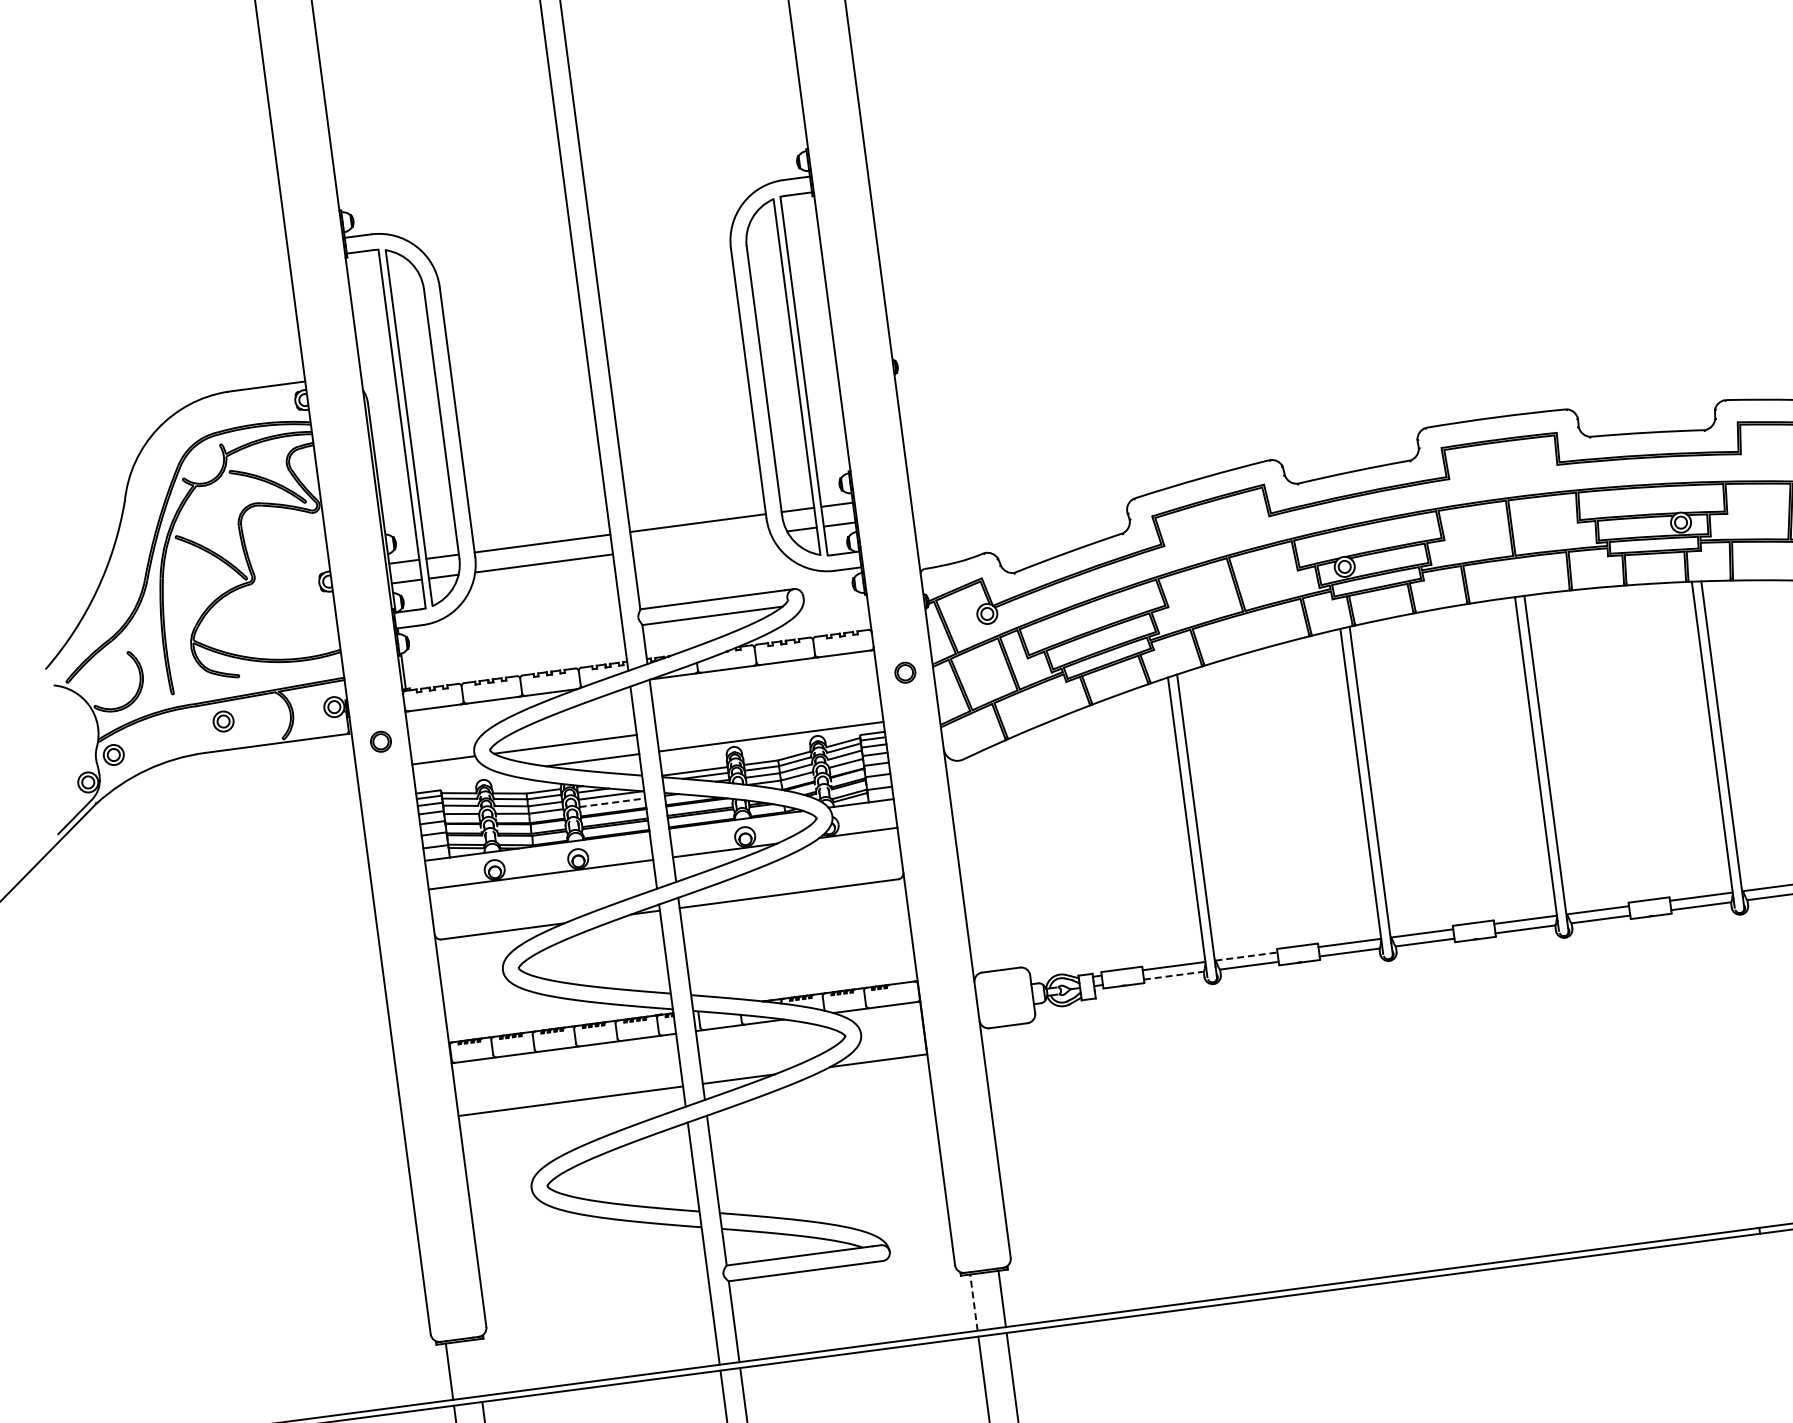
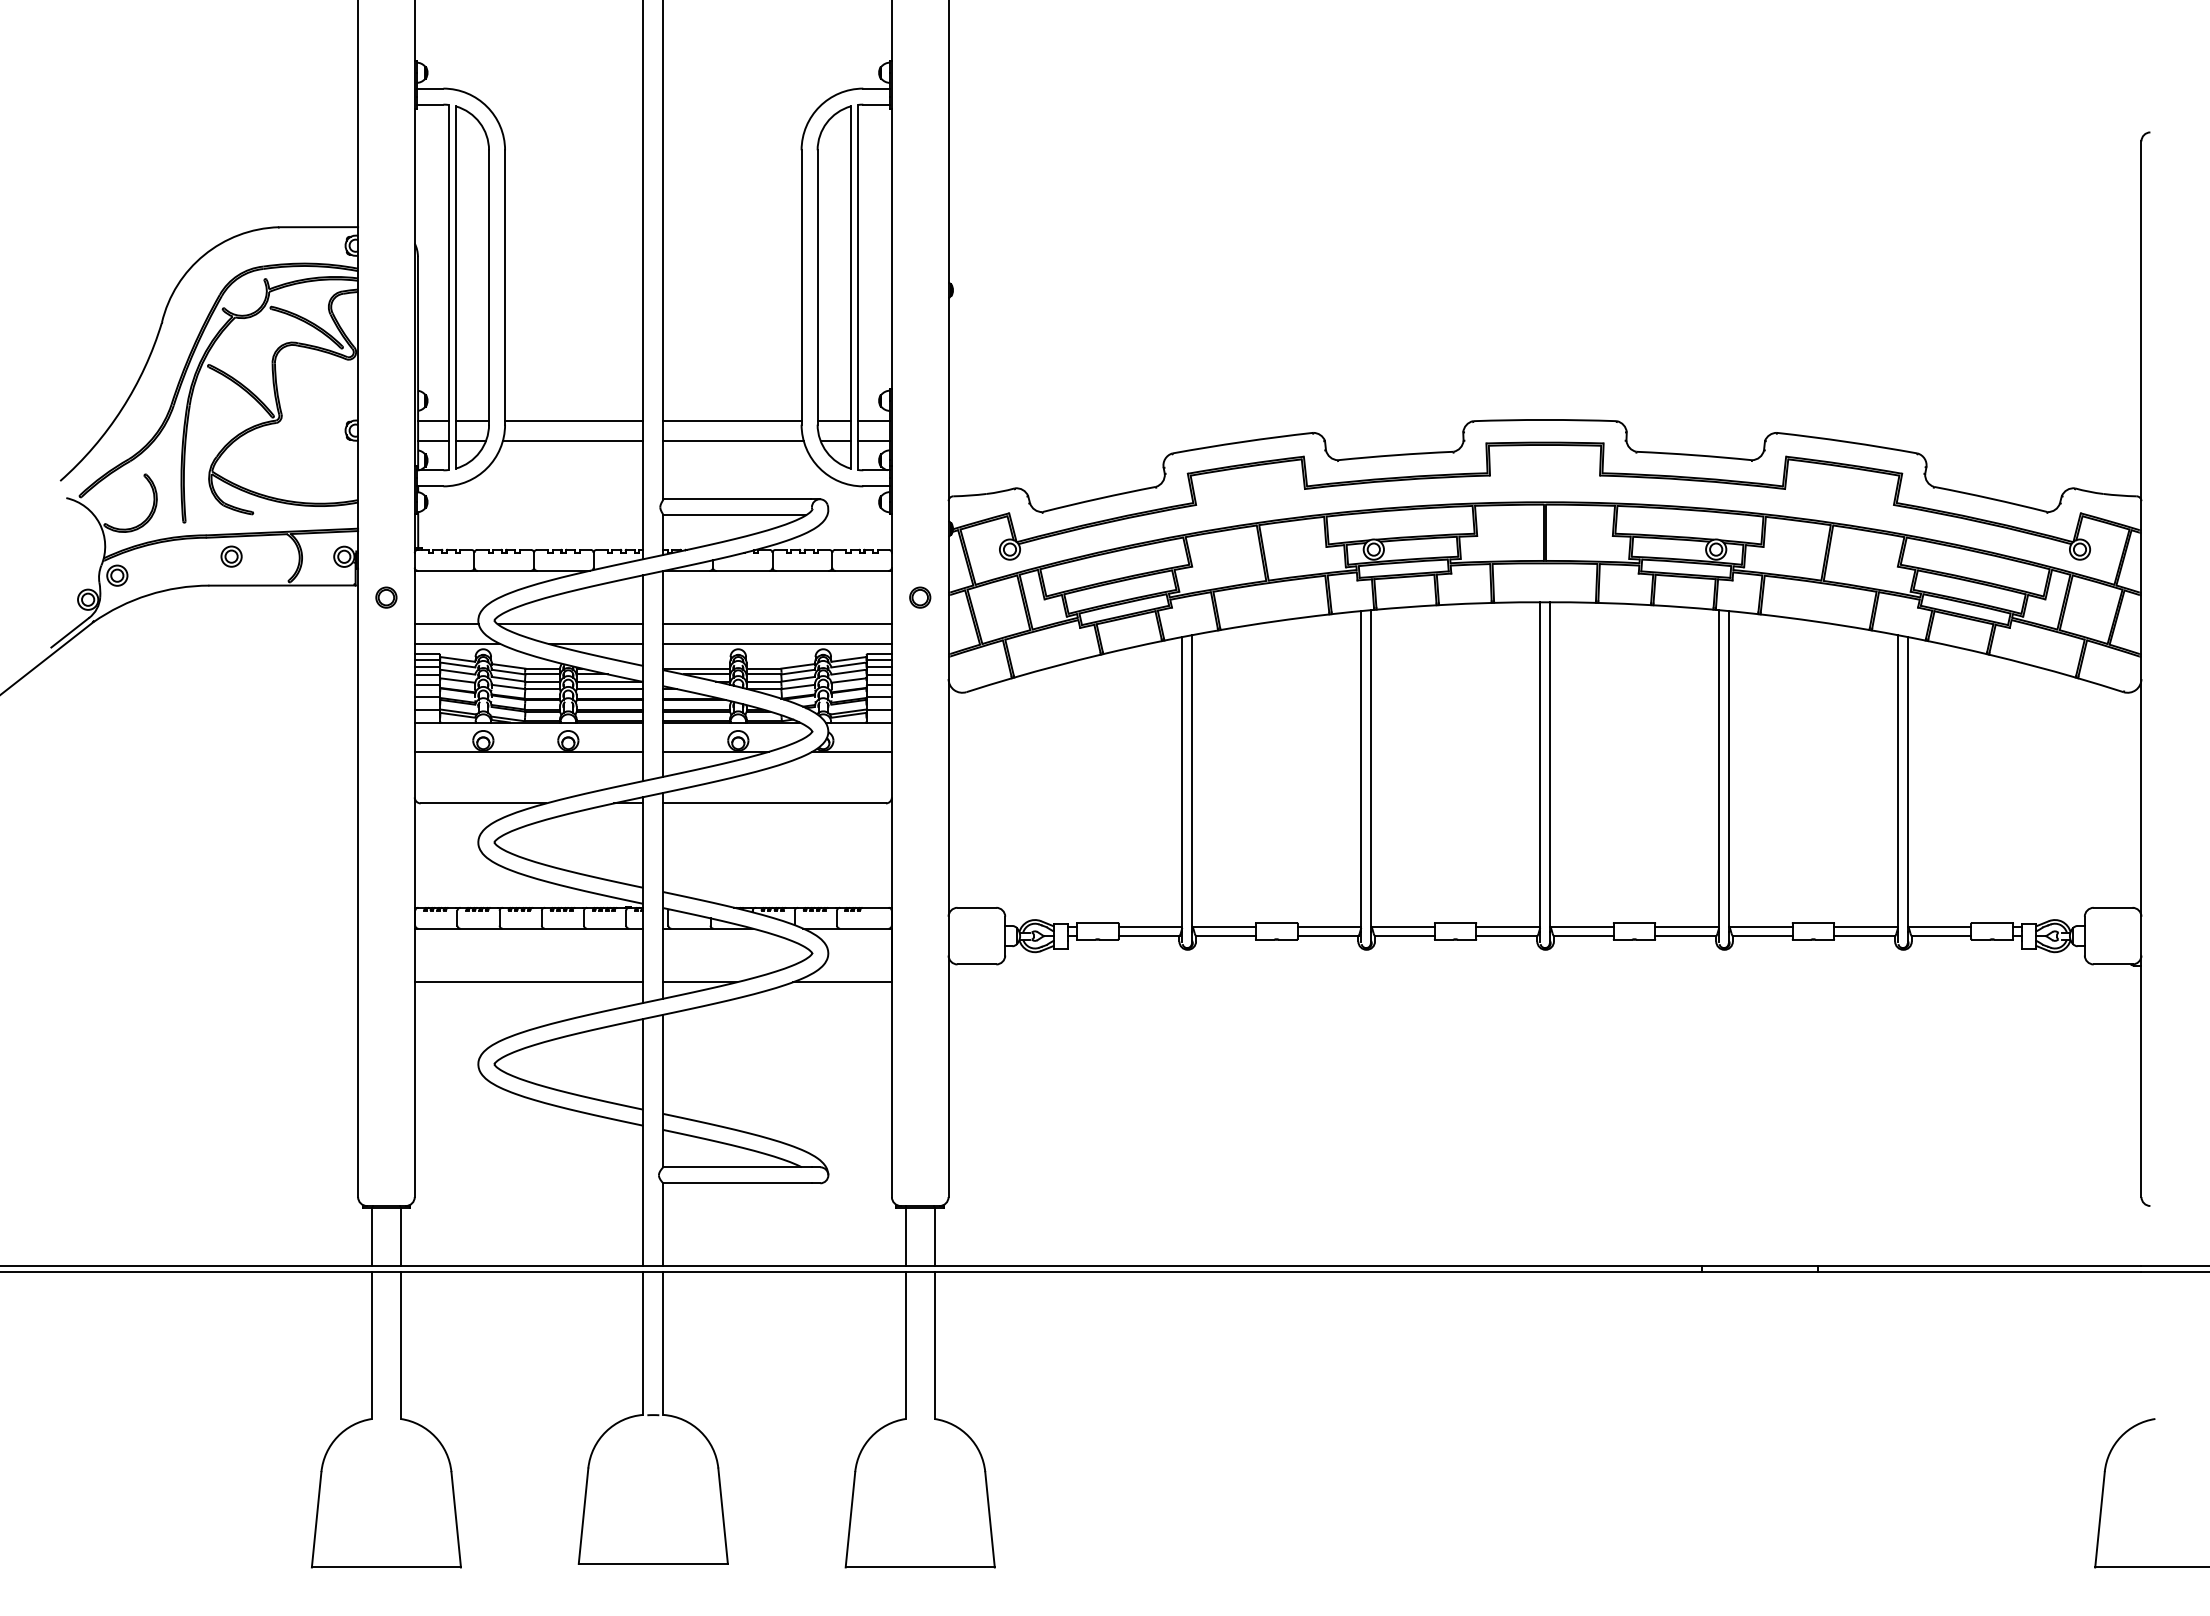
line: (701, 542) -> (733, 440), added
line: (768, 717) -> (777, 624), added
line: (456, 778) -> (457, 644), added
line: (612, 803) -> (610, 689), dashed -> solid
line: (1246, 956) -> (1224, 926), dashed -> solid
line: (1174, 975) -> (1149, 936), dashed -> solid
line: (973, 1303) -> (905, 1237), dashed -> solid
line: (477, 1367) -> (400, 1236), added

